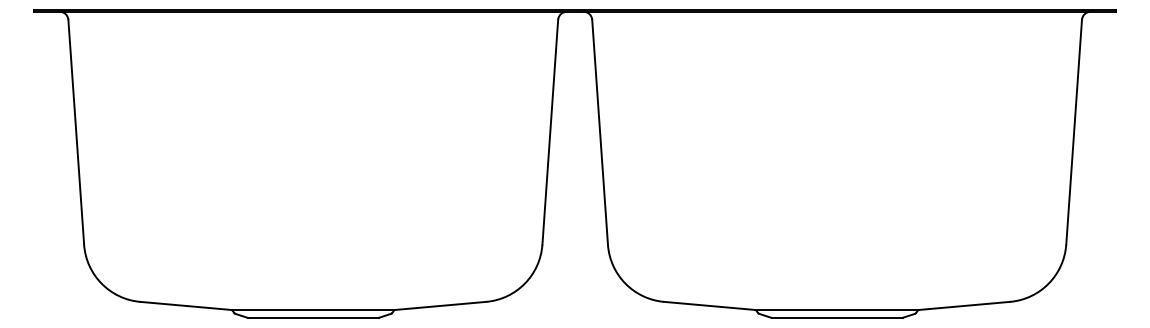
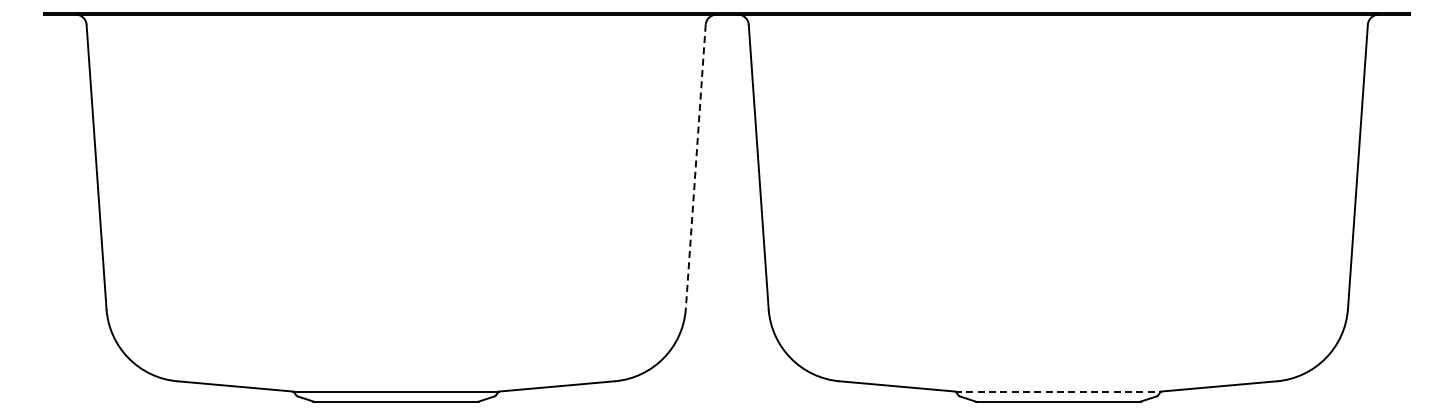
line: (550, 132) -> (695, 167), solid -> dashed
line: (837, 309) -> (1058, 391), solid -> dashed

